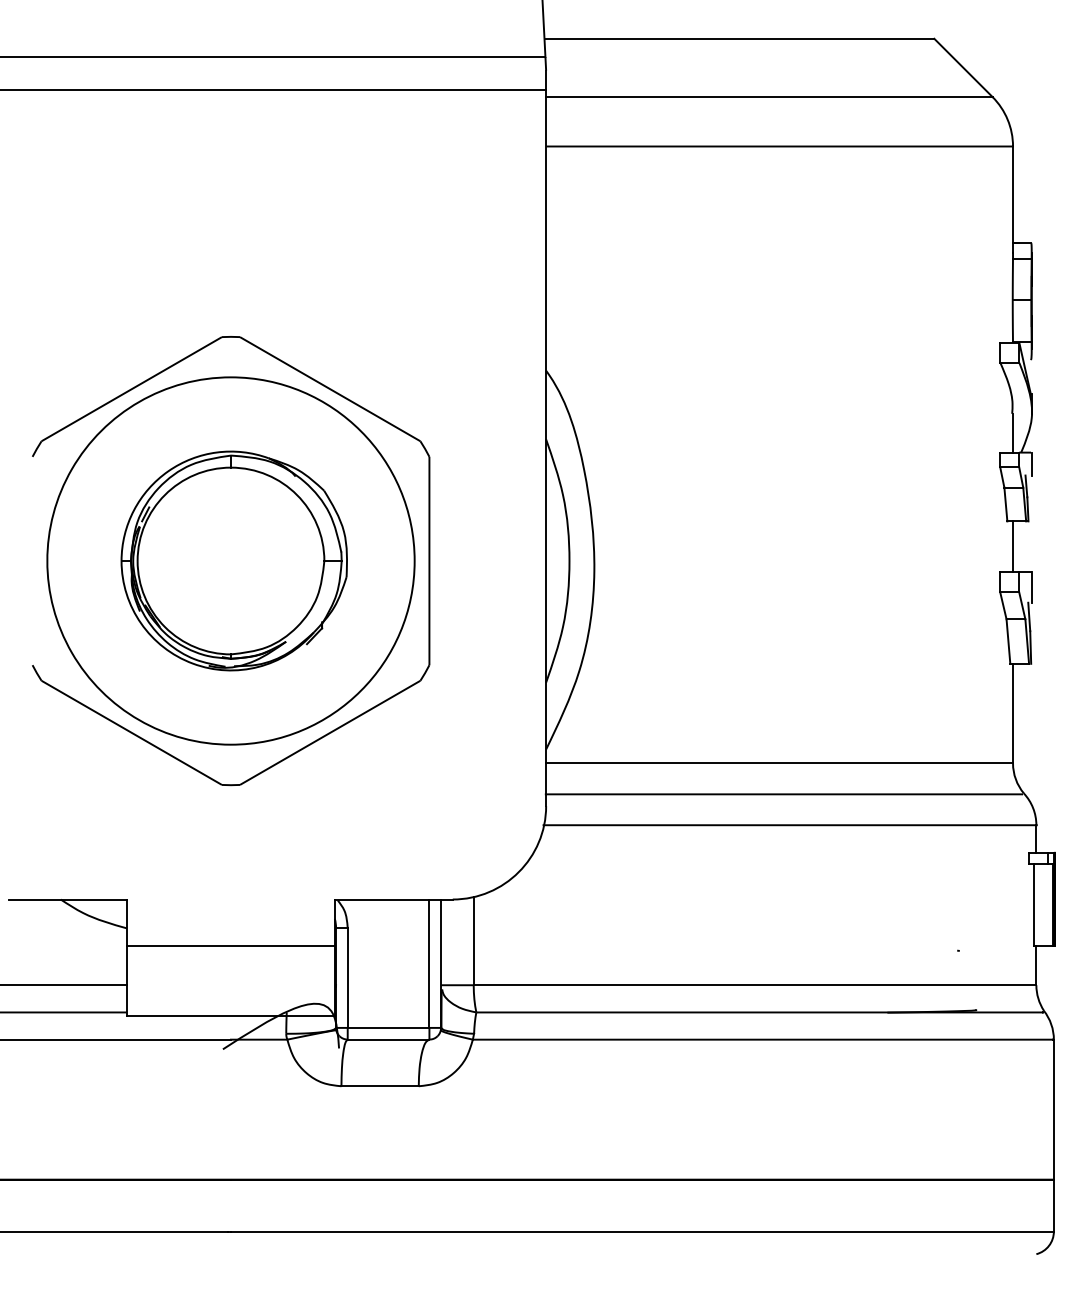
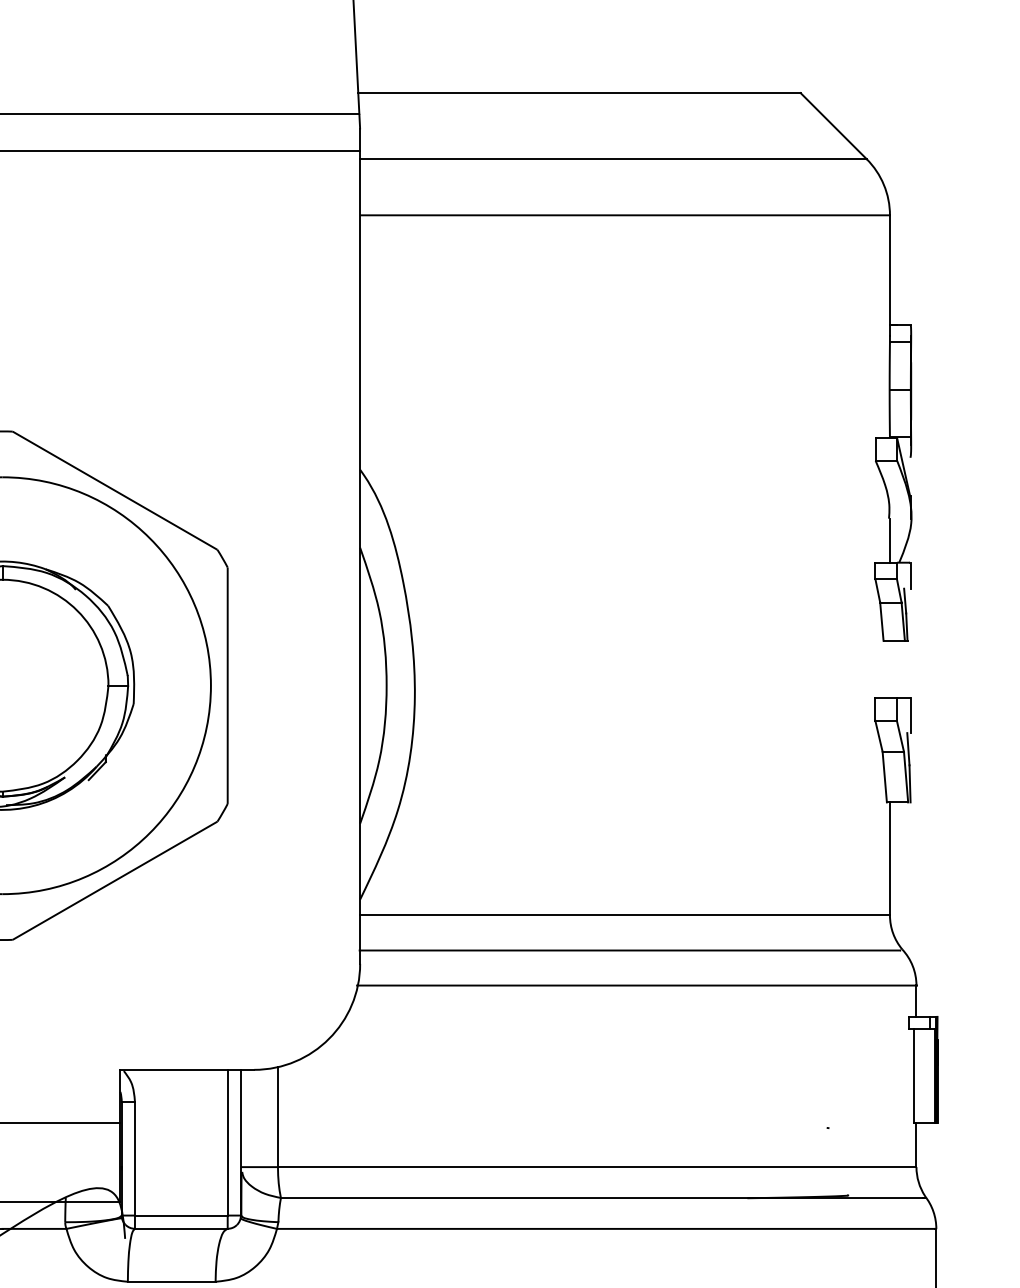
line: (1013, 546) -> (890, 669), removed

